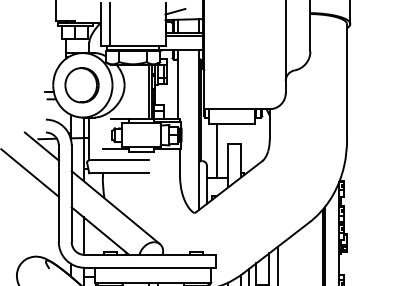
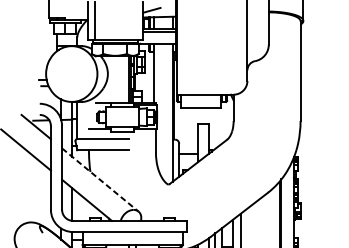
part: (81, 85) -> (70, 74), removed
line: (217, 150) -> (188, 130), removed
line: (116, 207) -> (100, 179), solid -> dashed

